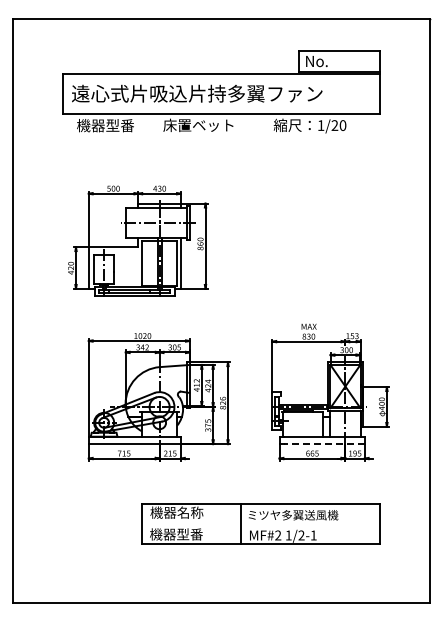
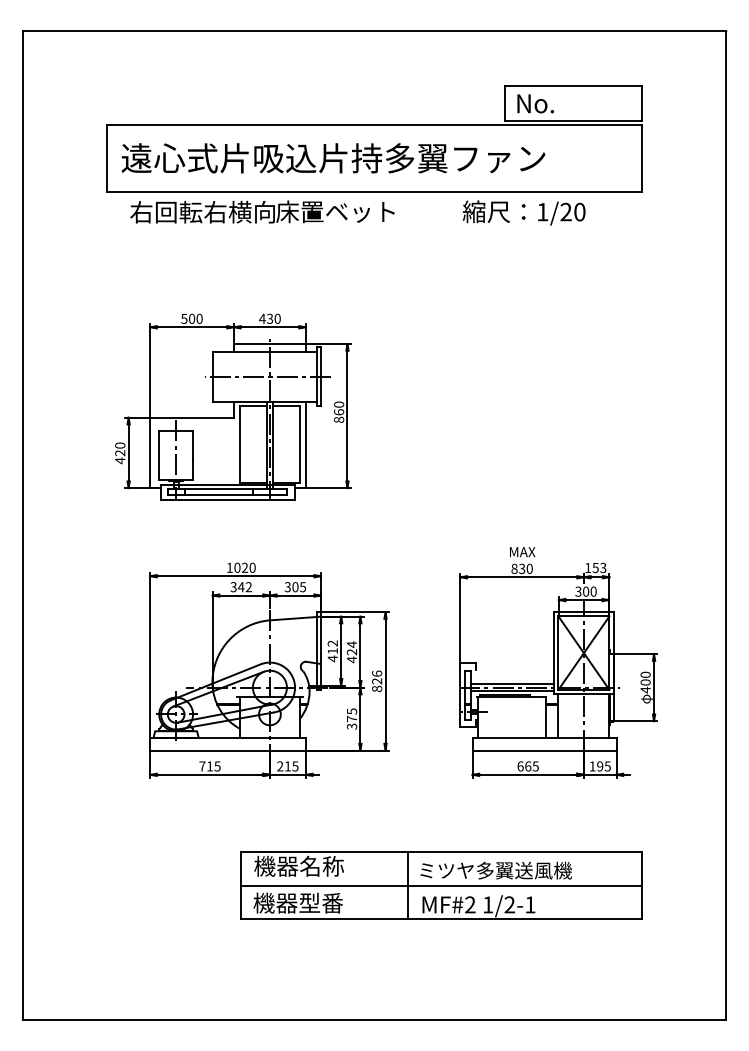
text: (119, 125) -> (202, 212), 機器型番 -> 右回転右横向
line: (324, 444) -> (548, 751), dashed -> solid
line: (261, 524) -> (442, 886), added

